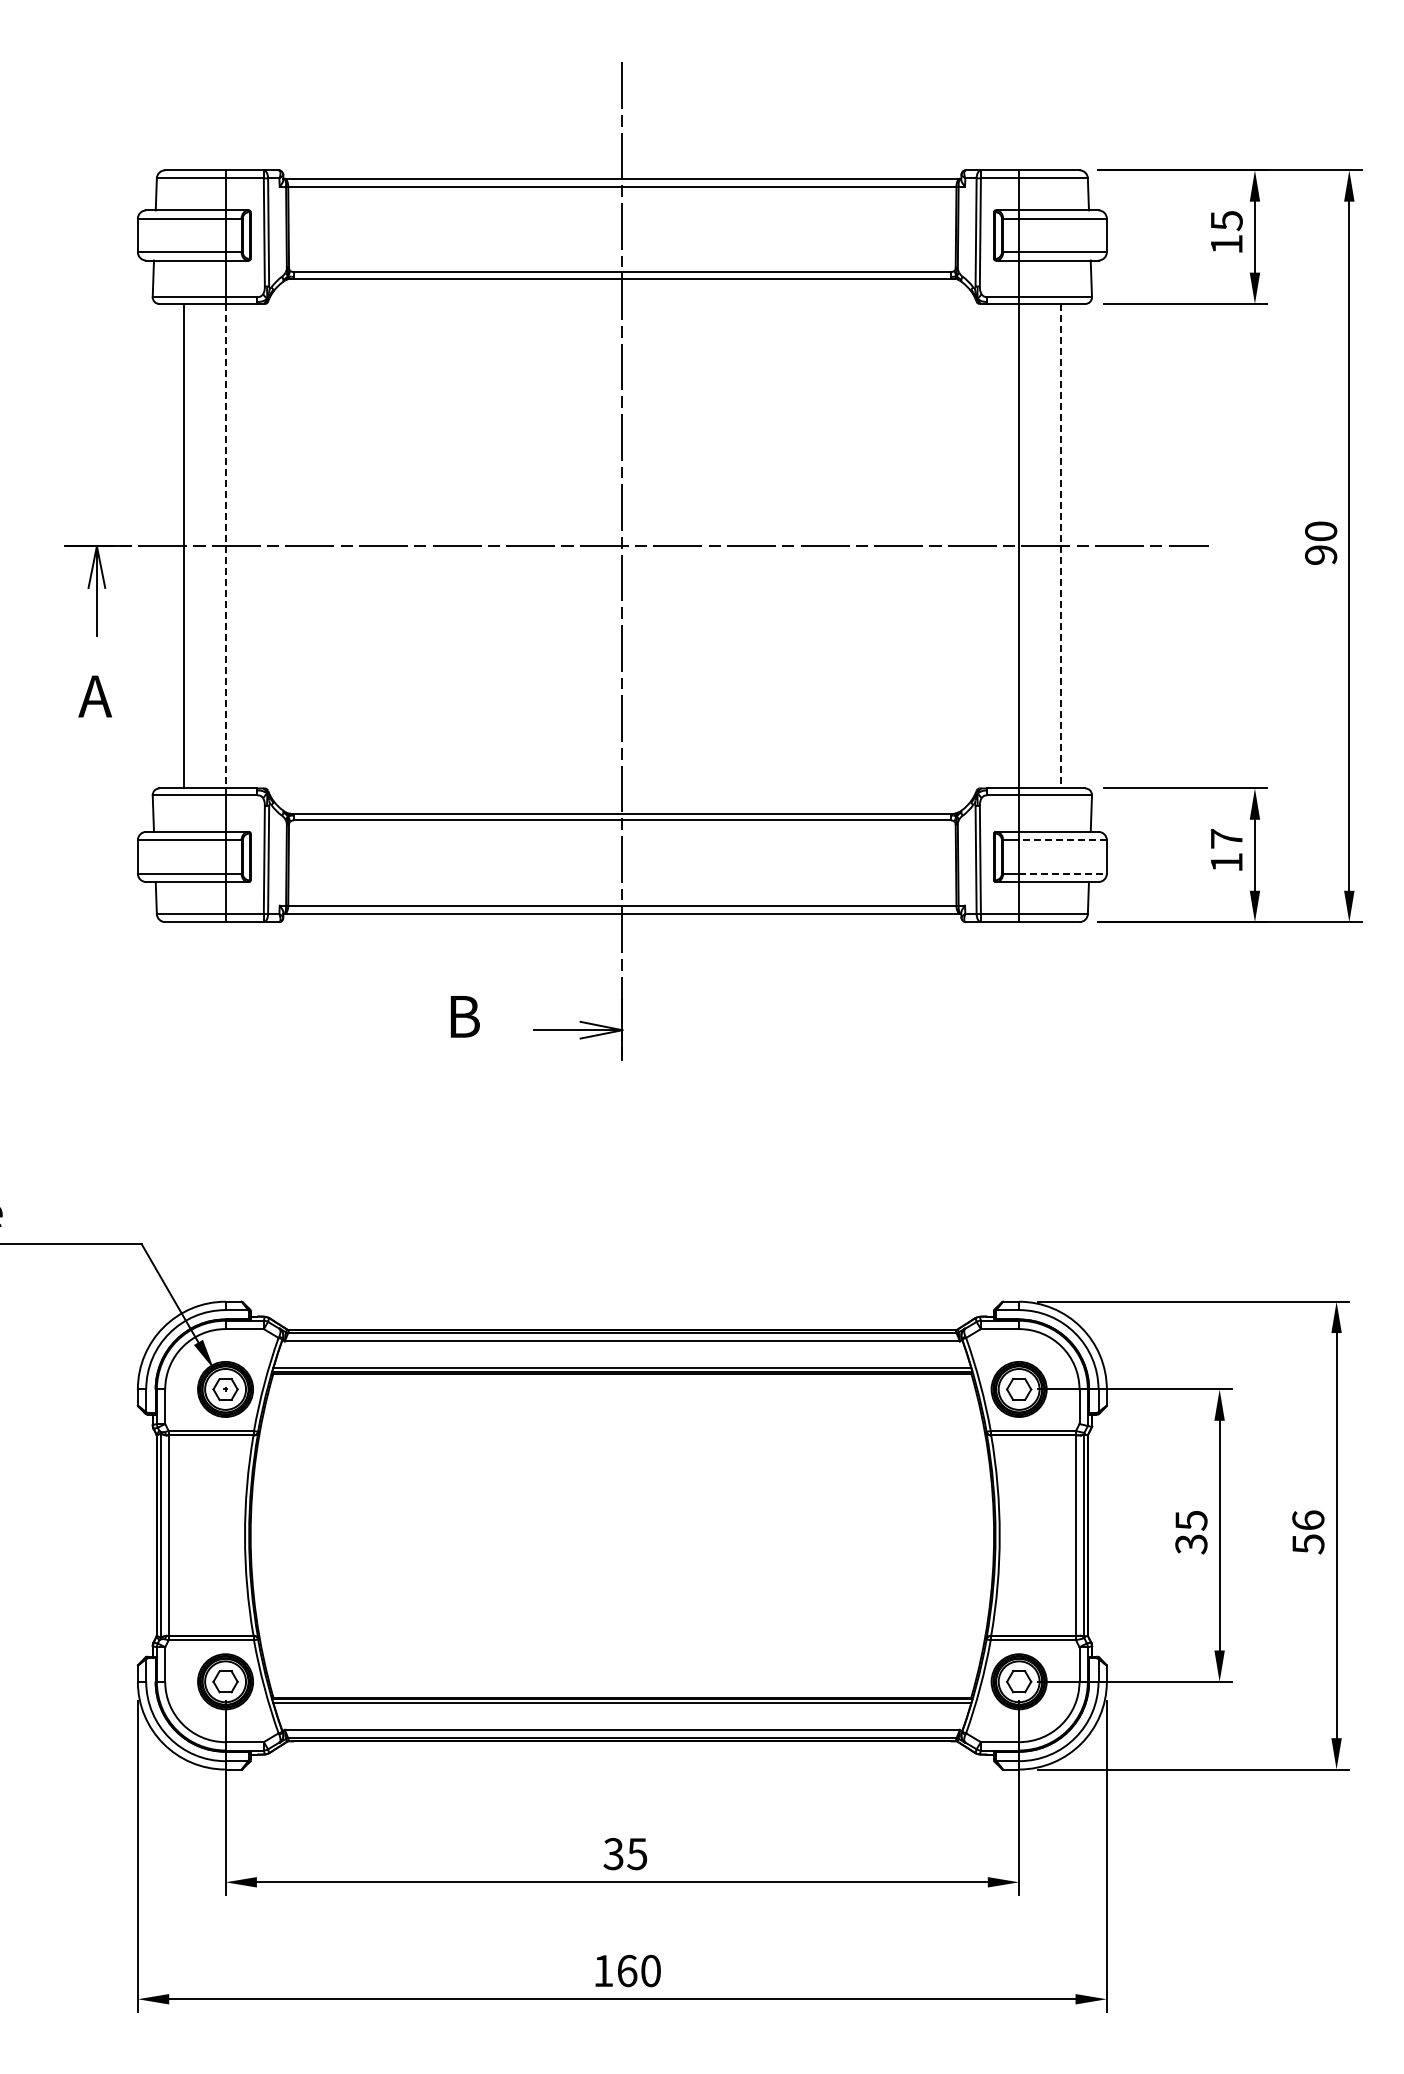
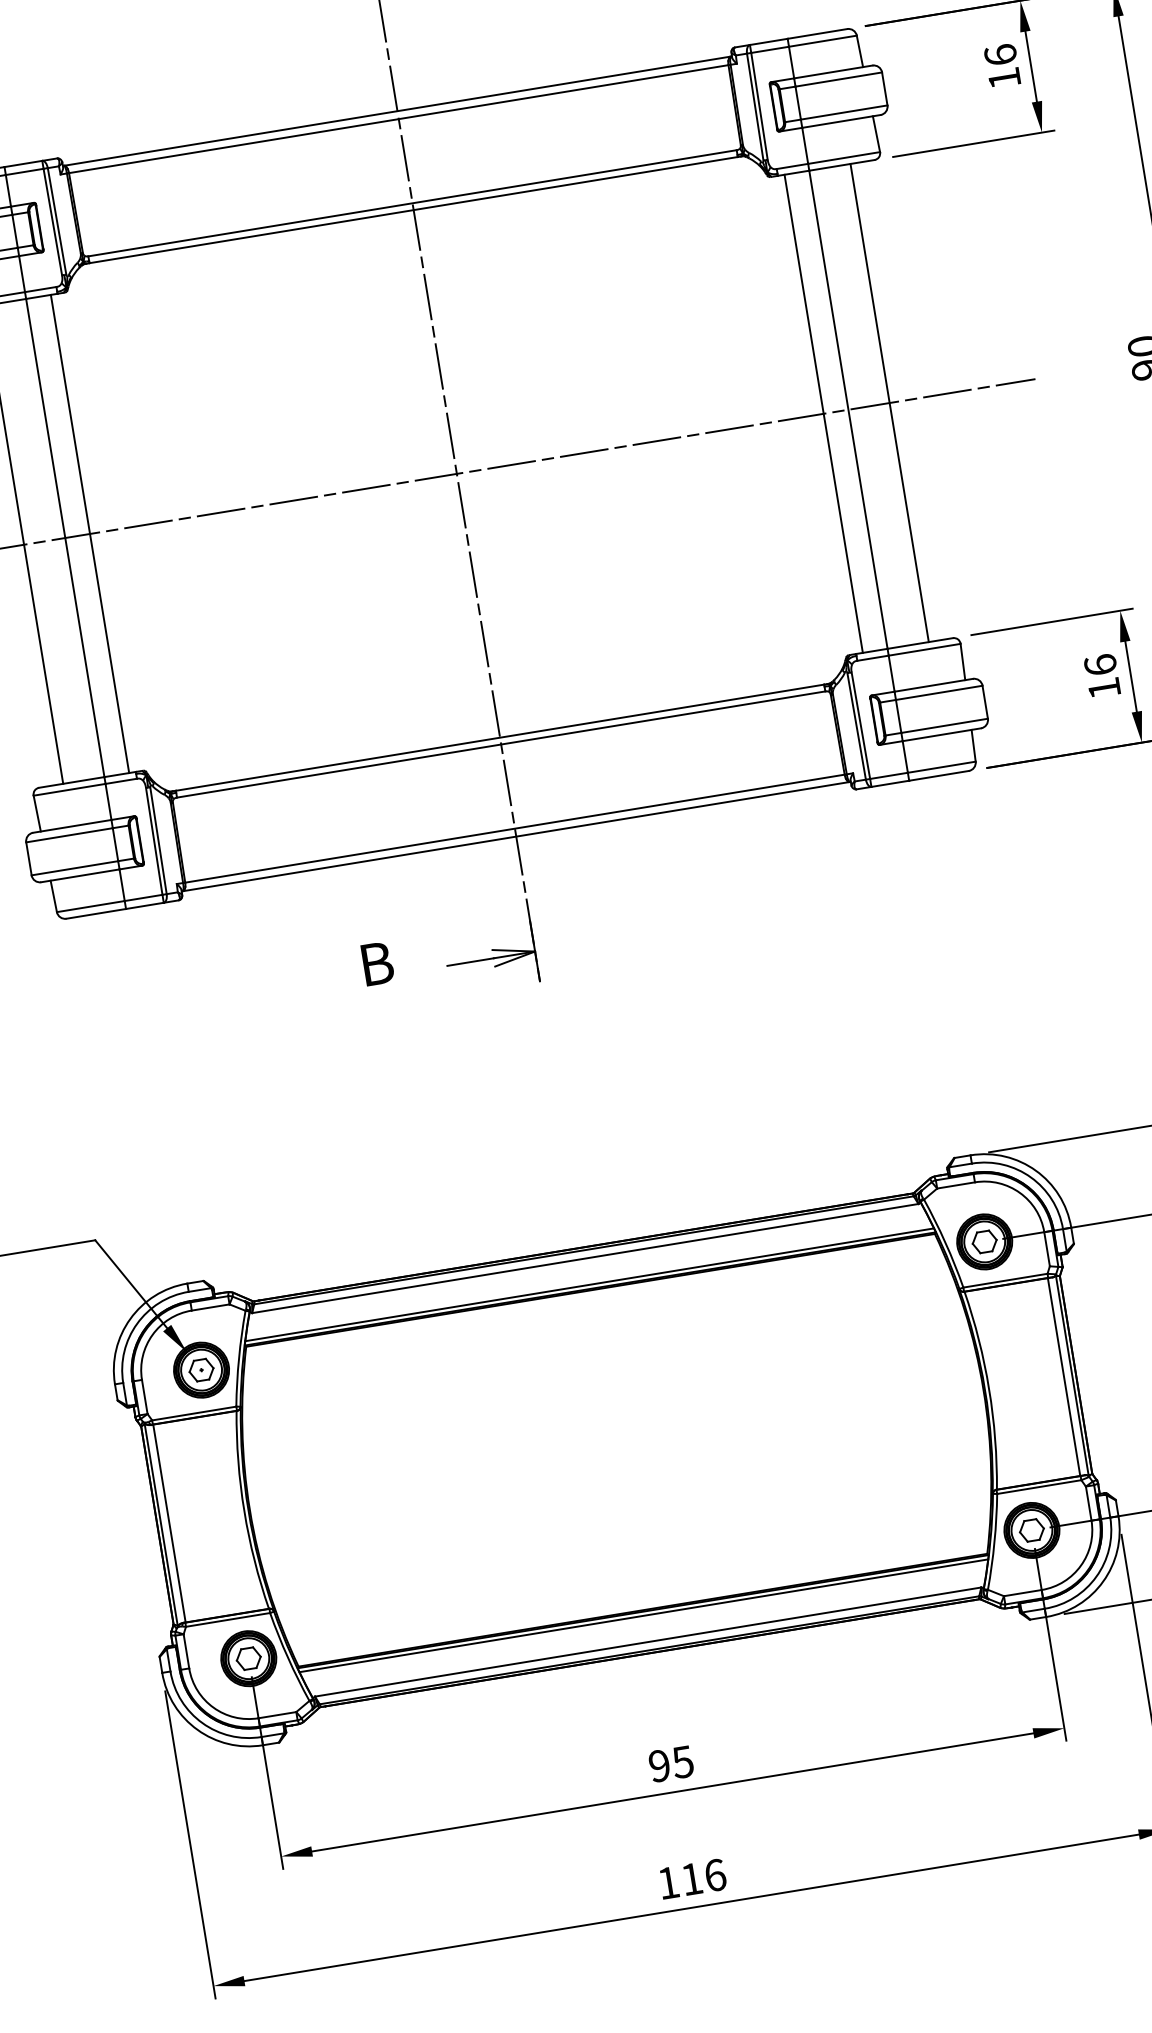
text: (1226, 220) -> (1000, 54), 15 -> 16
line: (250, 545) -> (89, 533), added
line: (994, 545) -> (823, 413), added
line: (225, 546) -> (65, 538), dashed -> solid
line: (1060, 546) -> (889, 403), dashed -> solid
text: (1226, 838) -> (1100, 664), 17 -> 16
line: (1063, 840) -> (939, 693), dashed -> solid
line: (1063, 873) -> (945, 725), dashed -> solid
text: (613, 1854) -> (659, 1766), 35 -> 95
text: (639, 1970) -> (703, 1876), 160 -> 116

